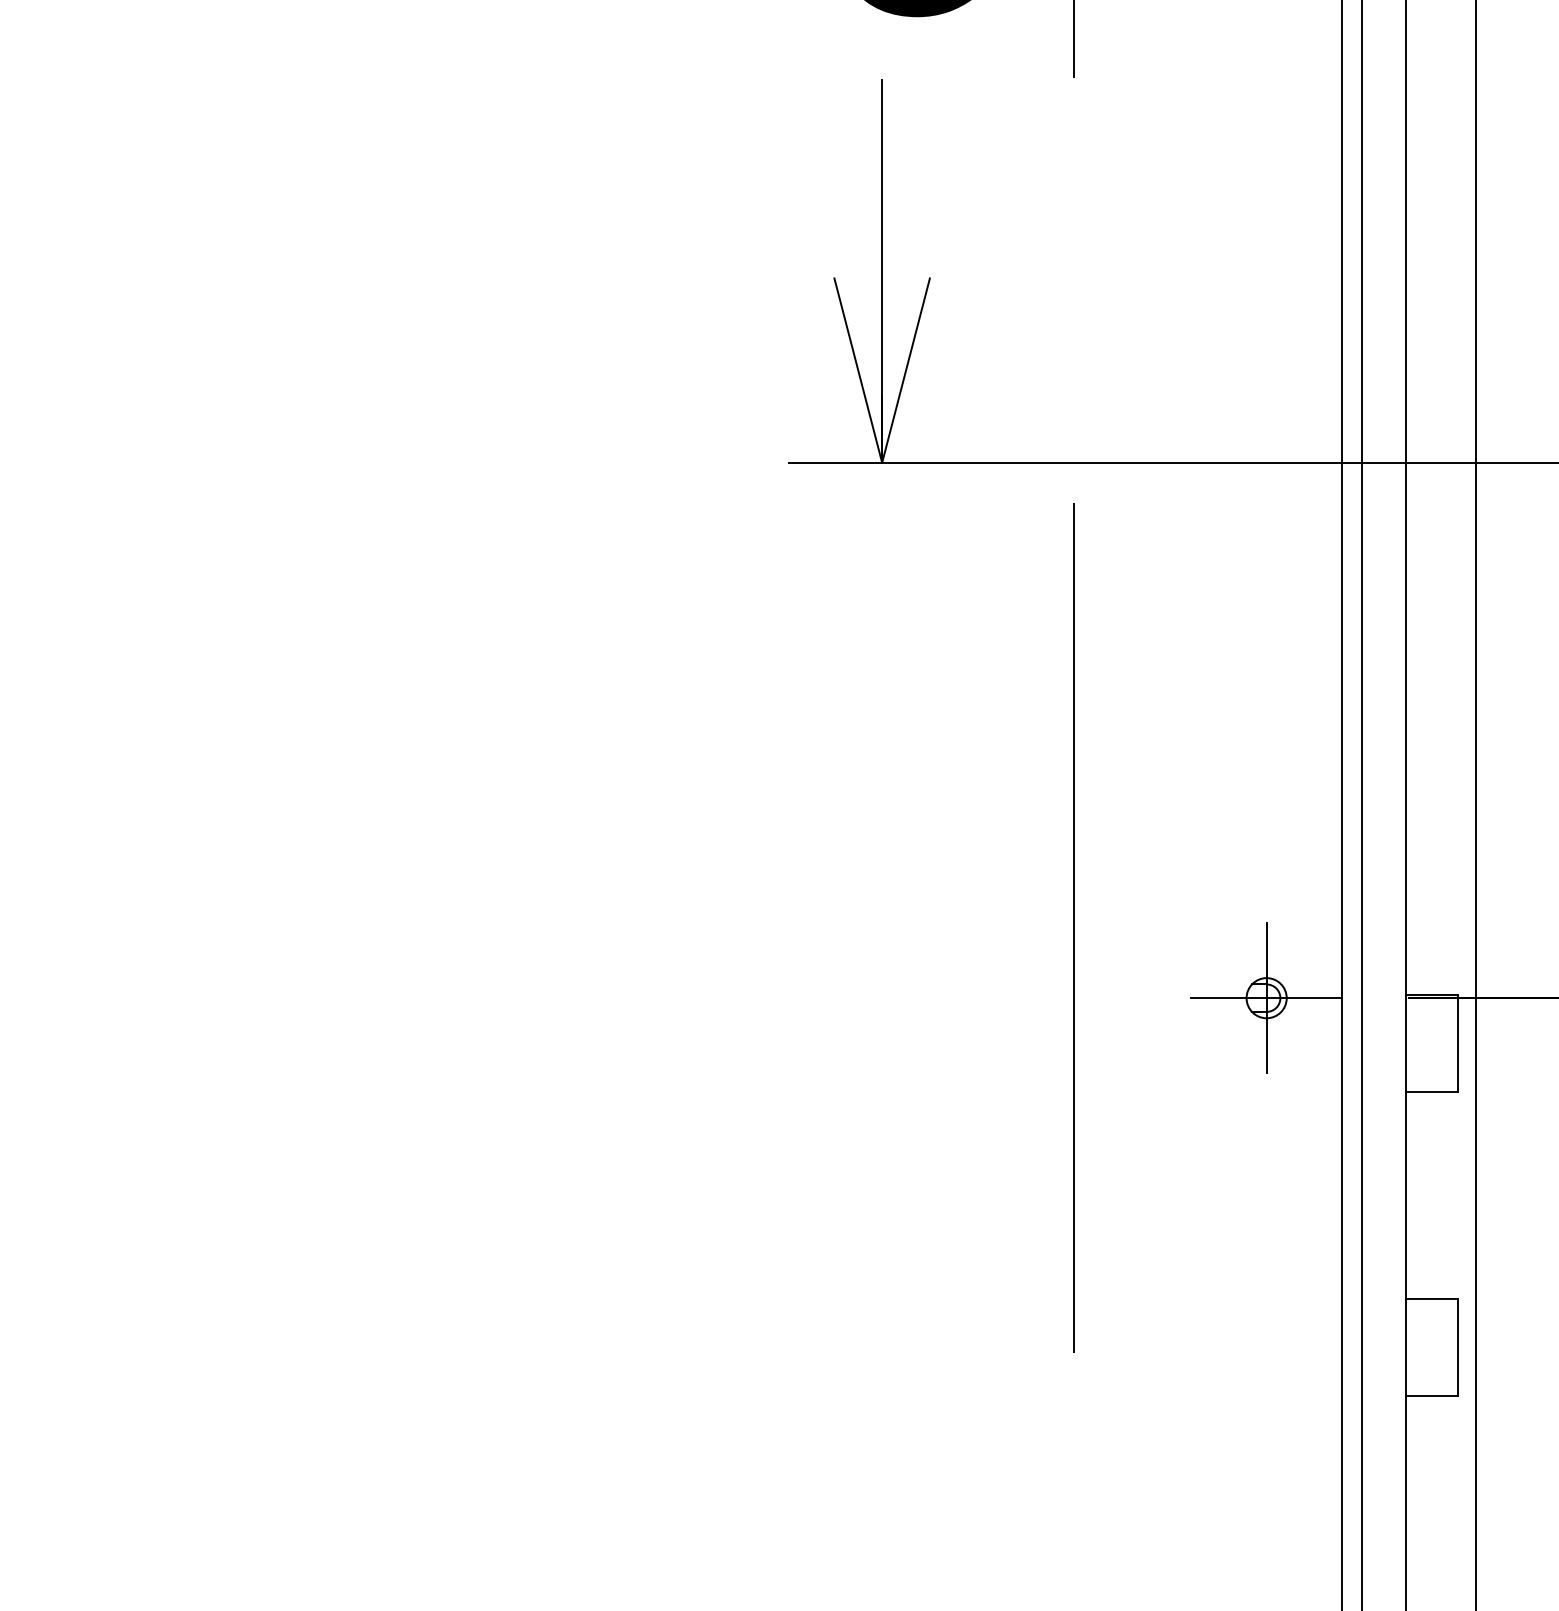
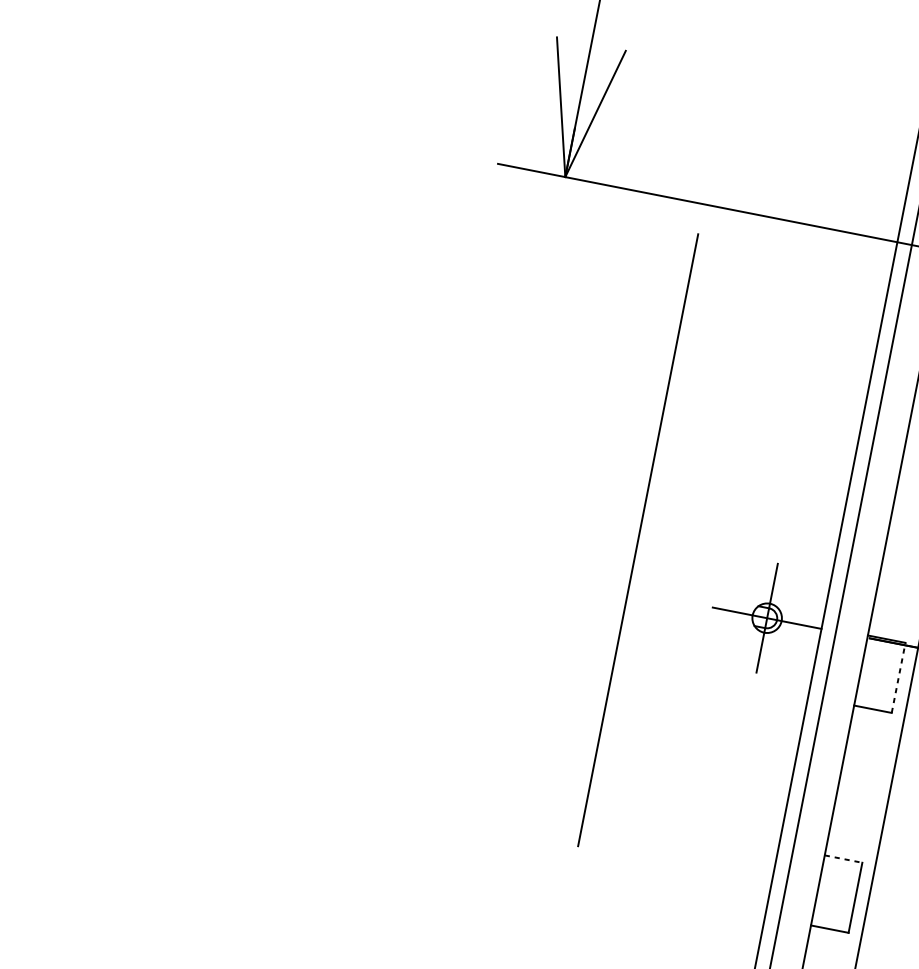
line: (1457, 1043) -> (898, 678), solid -> dashed
line: (1432, 1299) -> (844, 859), solid -> dashed

